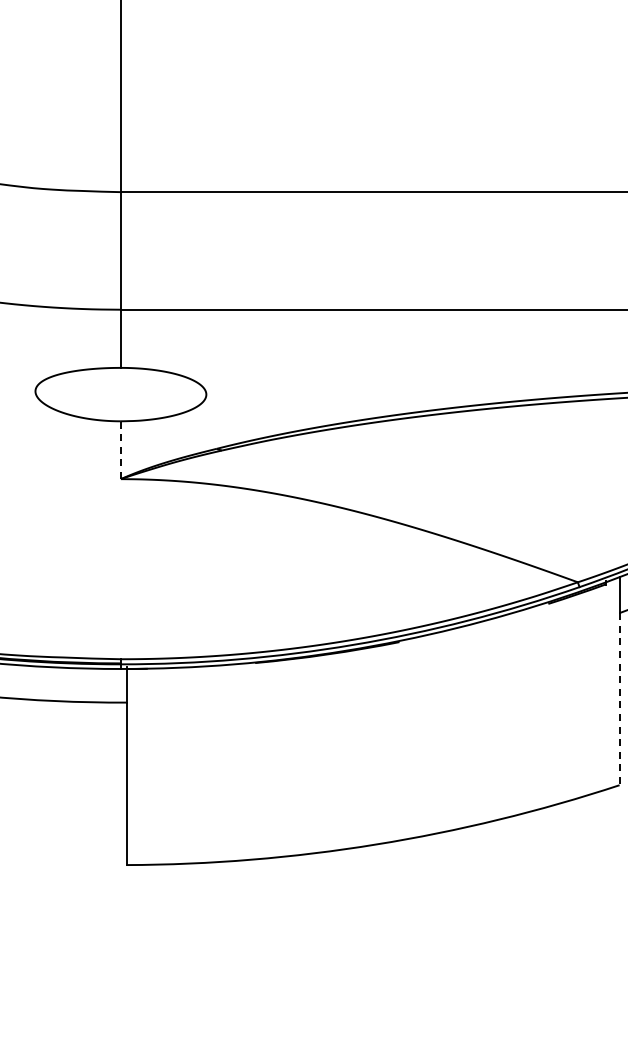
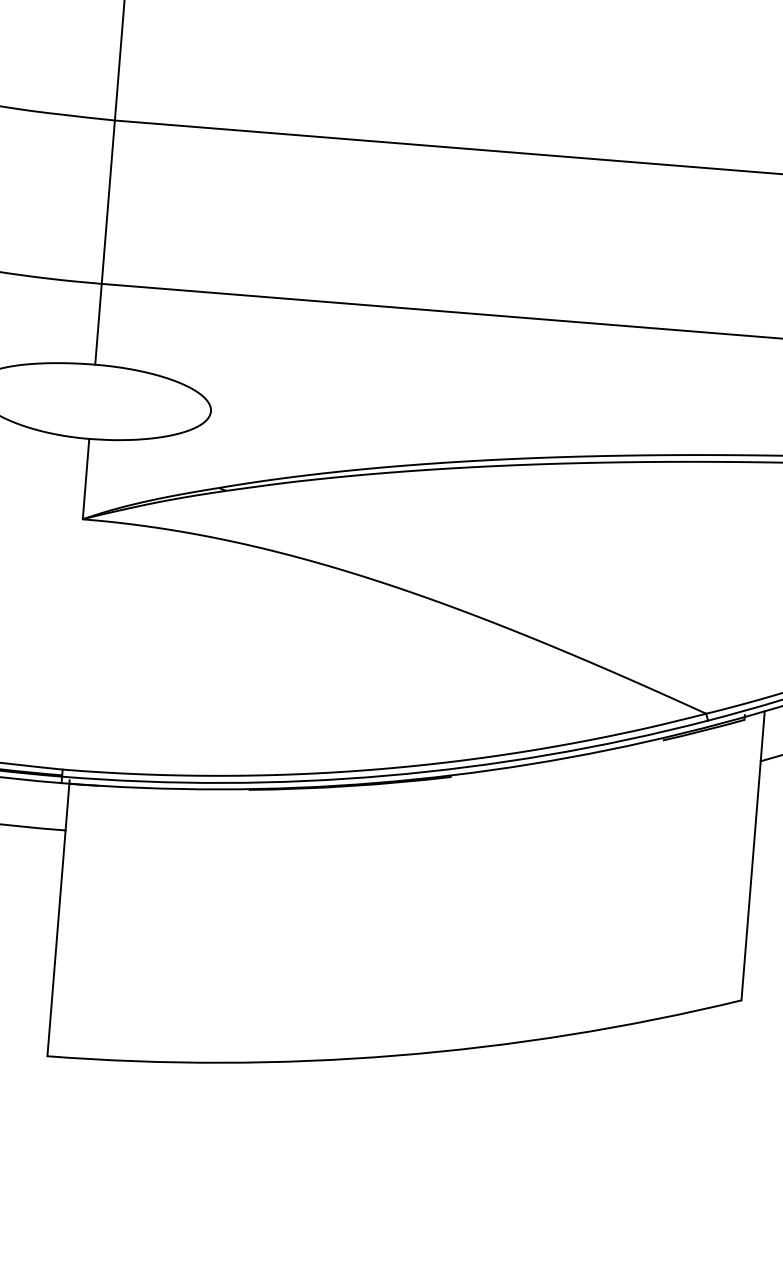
line: (120, 450) -> (85, 479), dashed -> solid
line: (619, 699) -> (750, 881), dashed -> solid

